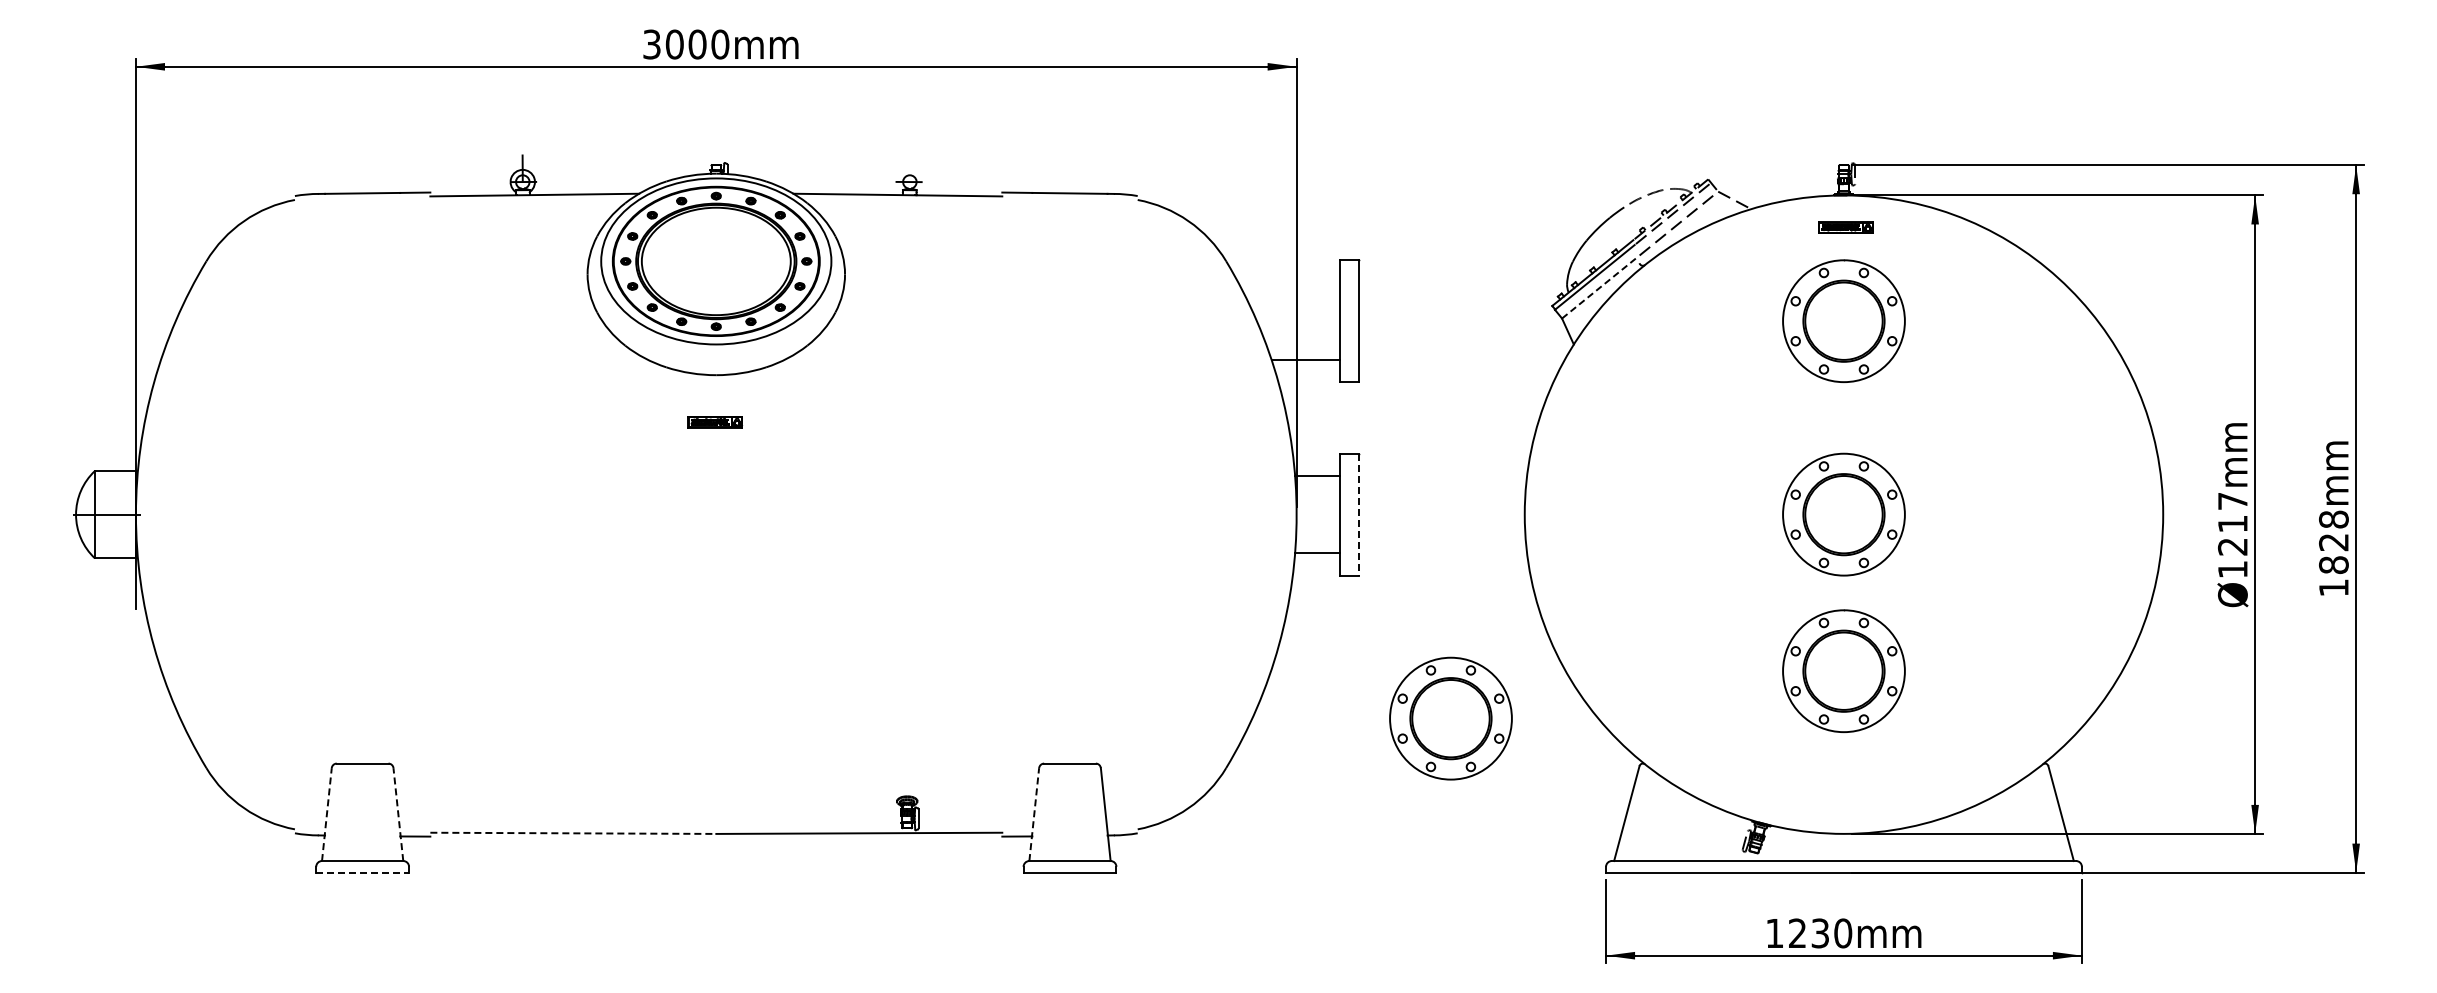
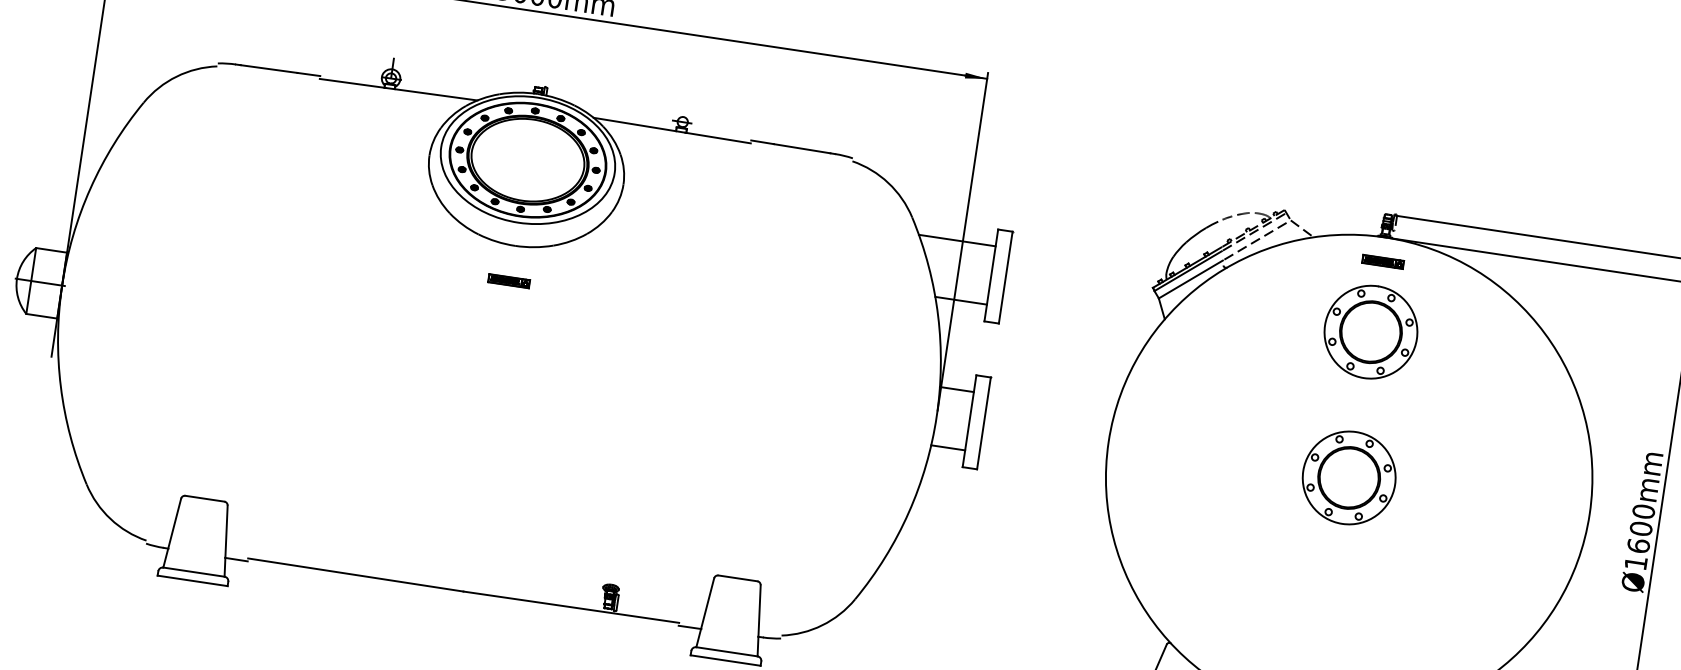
line: (1289, 282) -> (957, 240), added
line: (1599, 287) -> (1190, 279), dashed -> solid
line: (1359, 514) -> (984, 423), dashed -> solid
text: (2232, 523) -> (1640, 528), Ø1217mm -> Ø1600mm
part: (1843, 670) -> (1331, 595), removed
part: (1450, 718) -> (1029, 587), removed
line: (326, 814) -> (171, 533), dashed -> solid
line: (398, 814) -> (226, 541), dashed -> solid
line: (1034, 814) -> (705, 612), dashed -> solid
line: (573, 833) -> (355, 575), dashed -> solid
line: (363, 872) -> (193, 580), dashed -> solid

